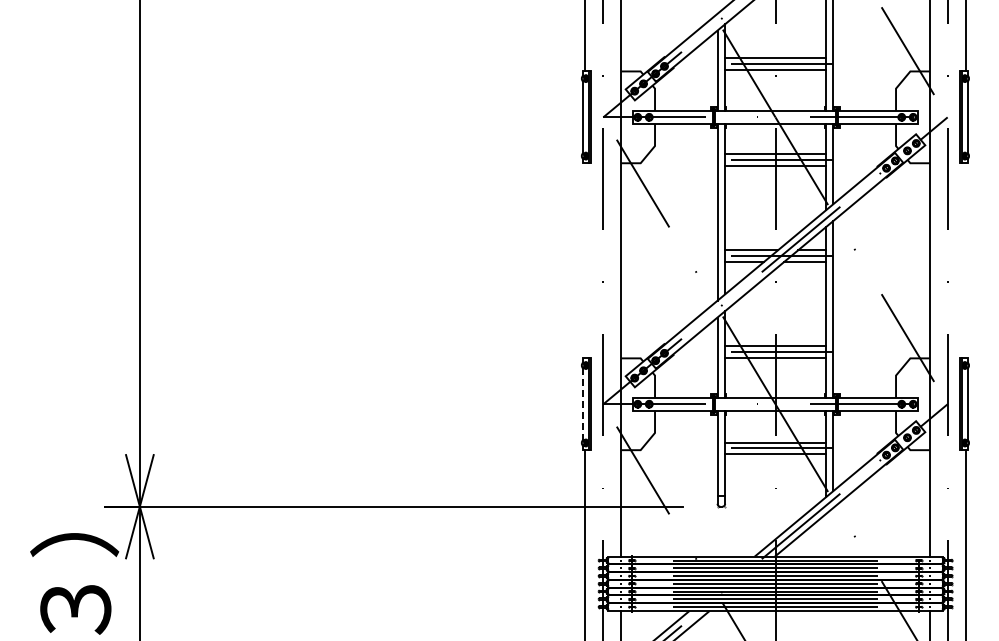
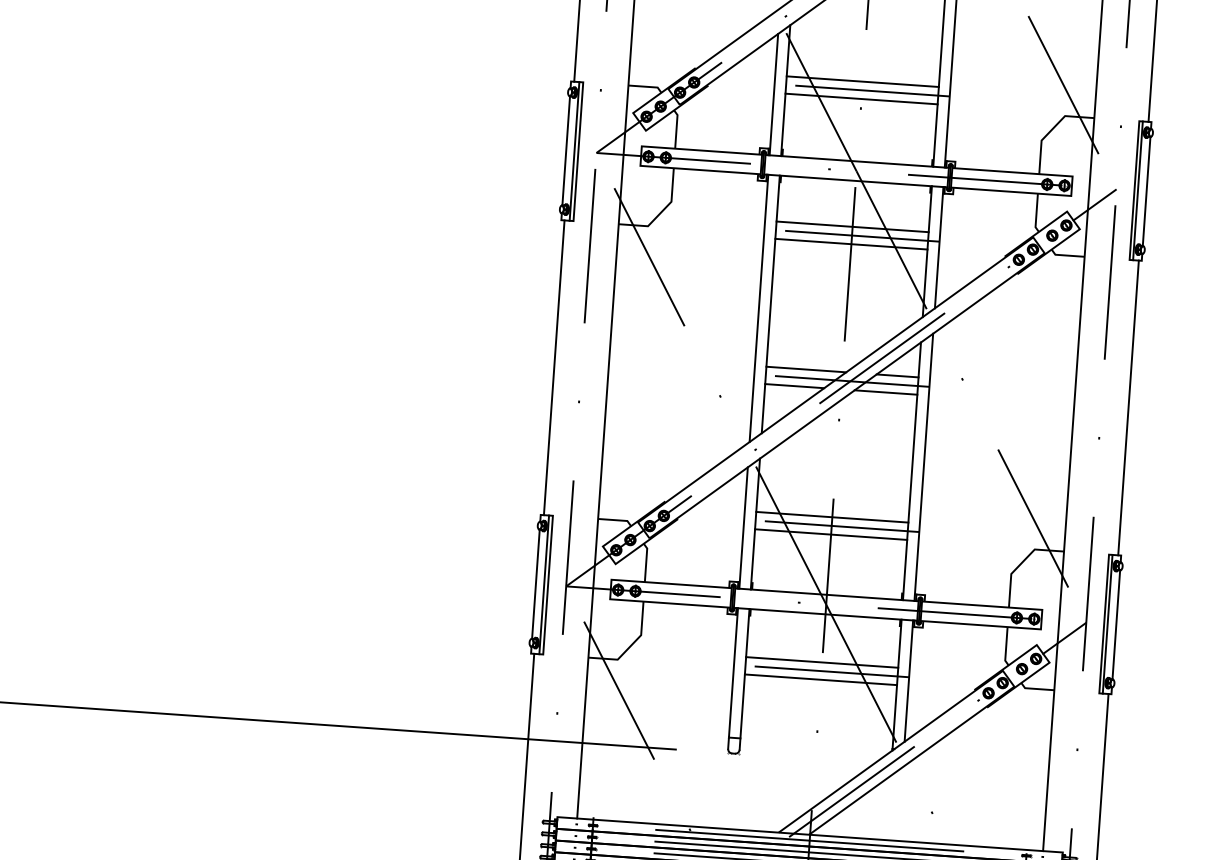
line: (585, 260) -> (554, 367), added
line: (965, 260) -> (1128, 407), added
line: (583, 404) -> (536, 584), dashed -> solid

